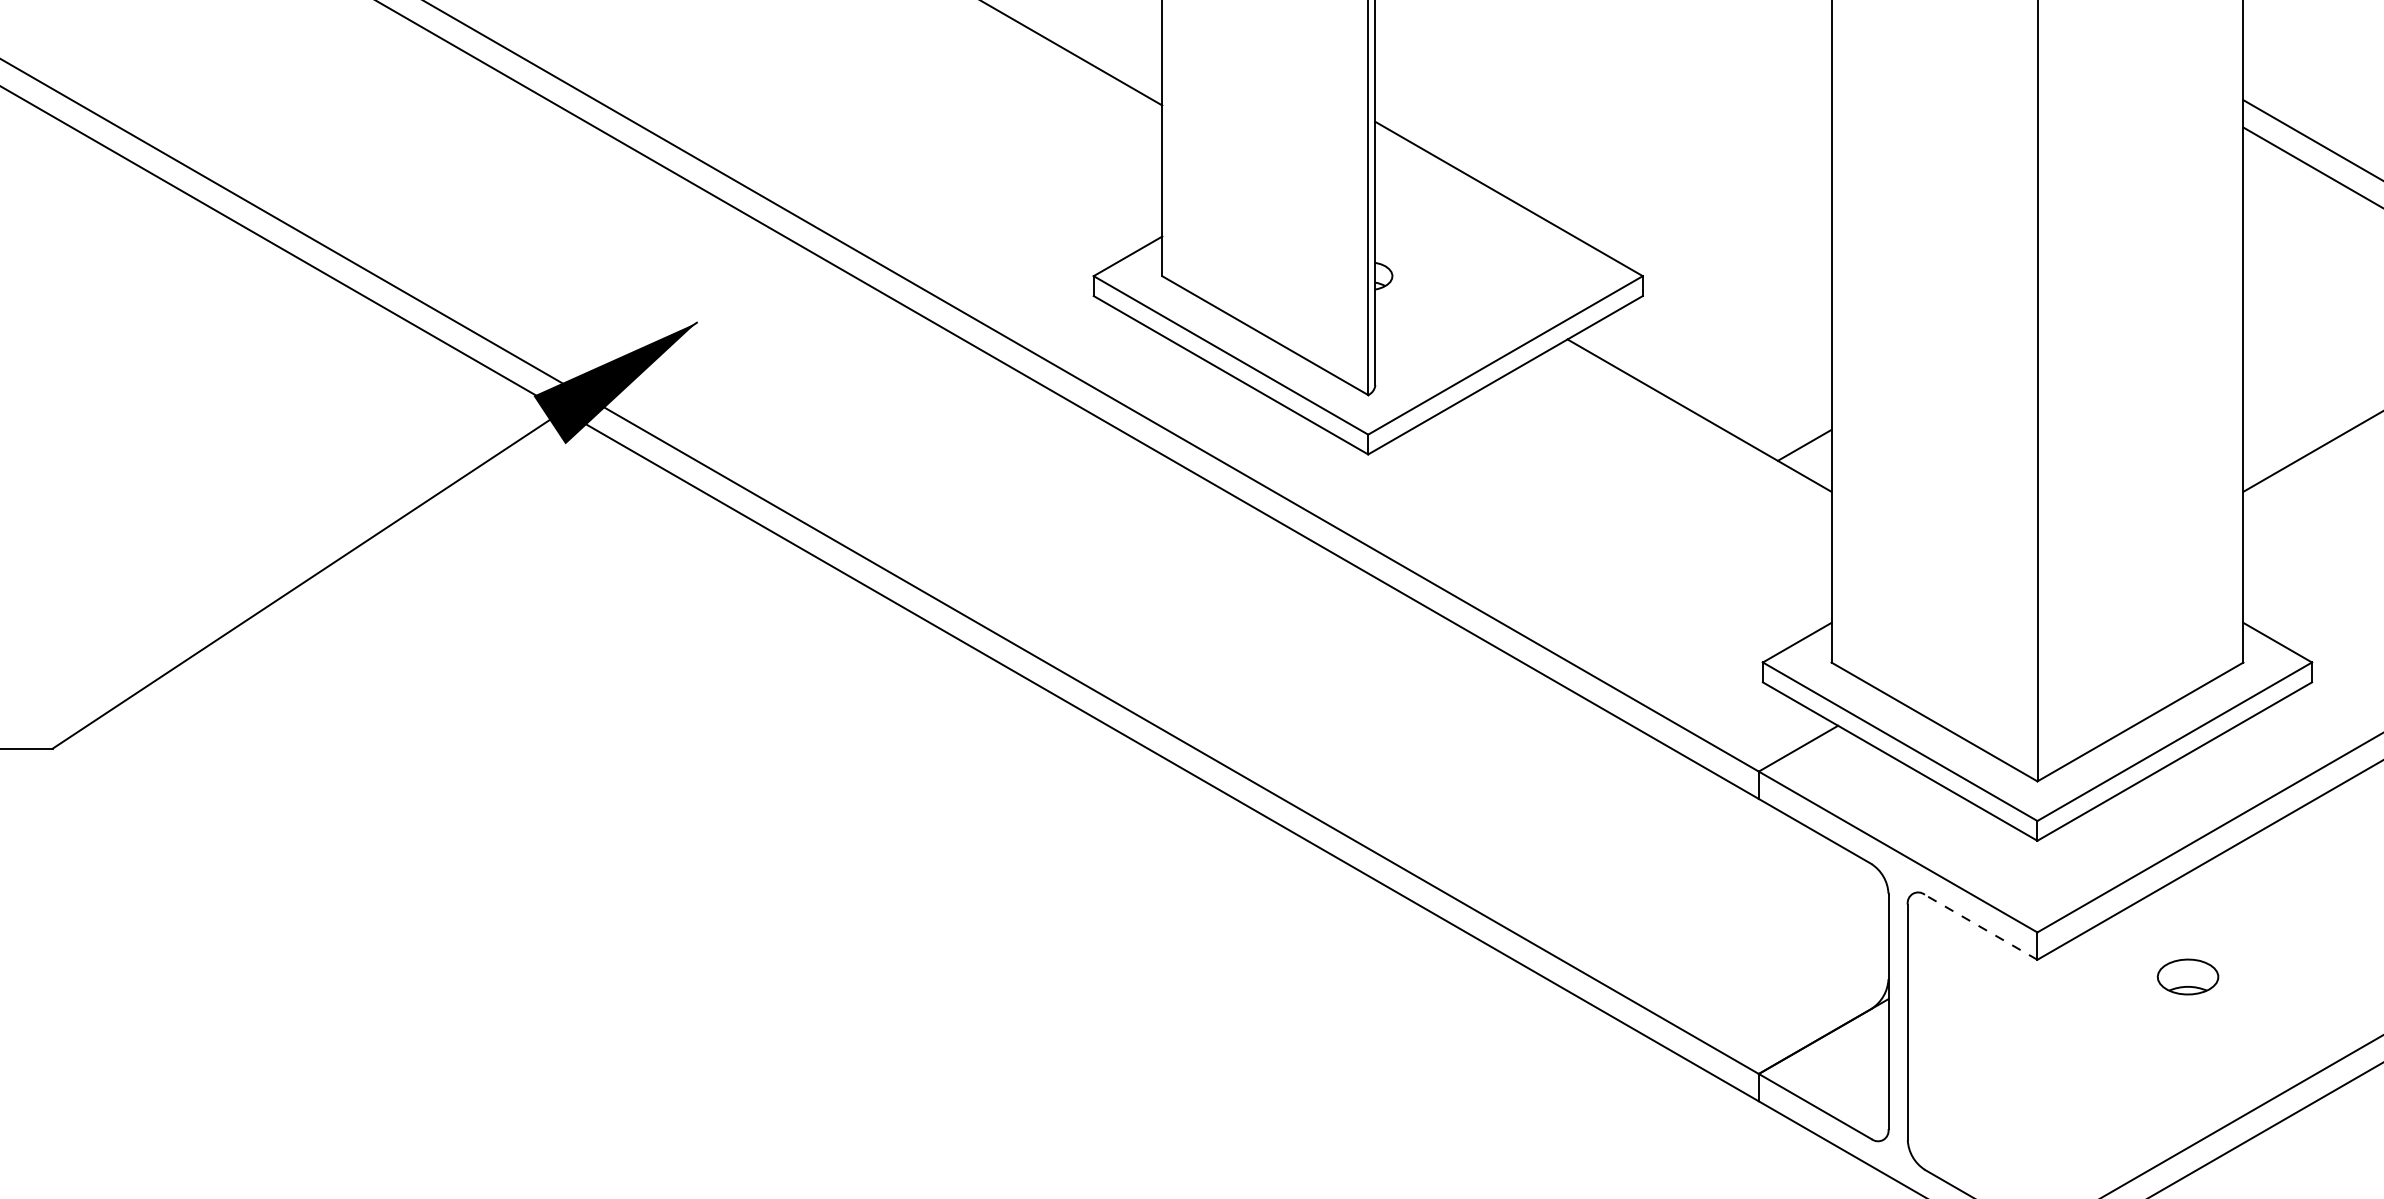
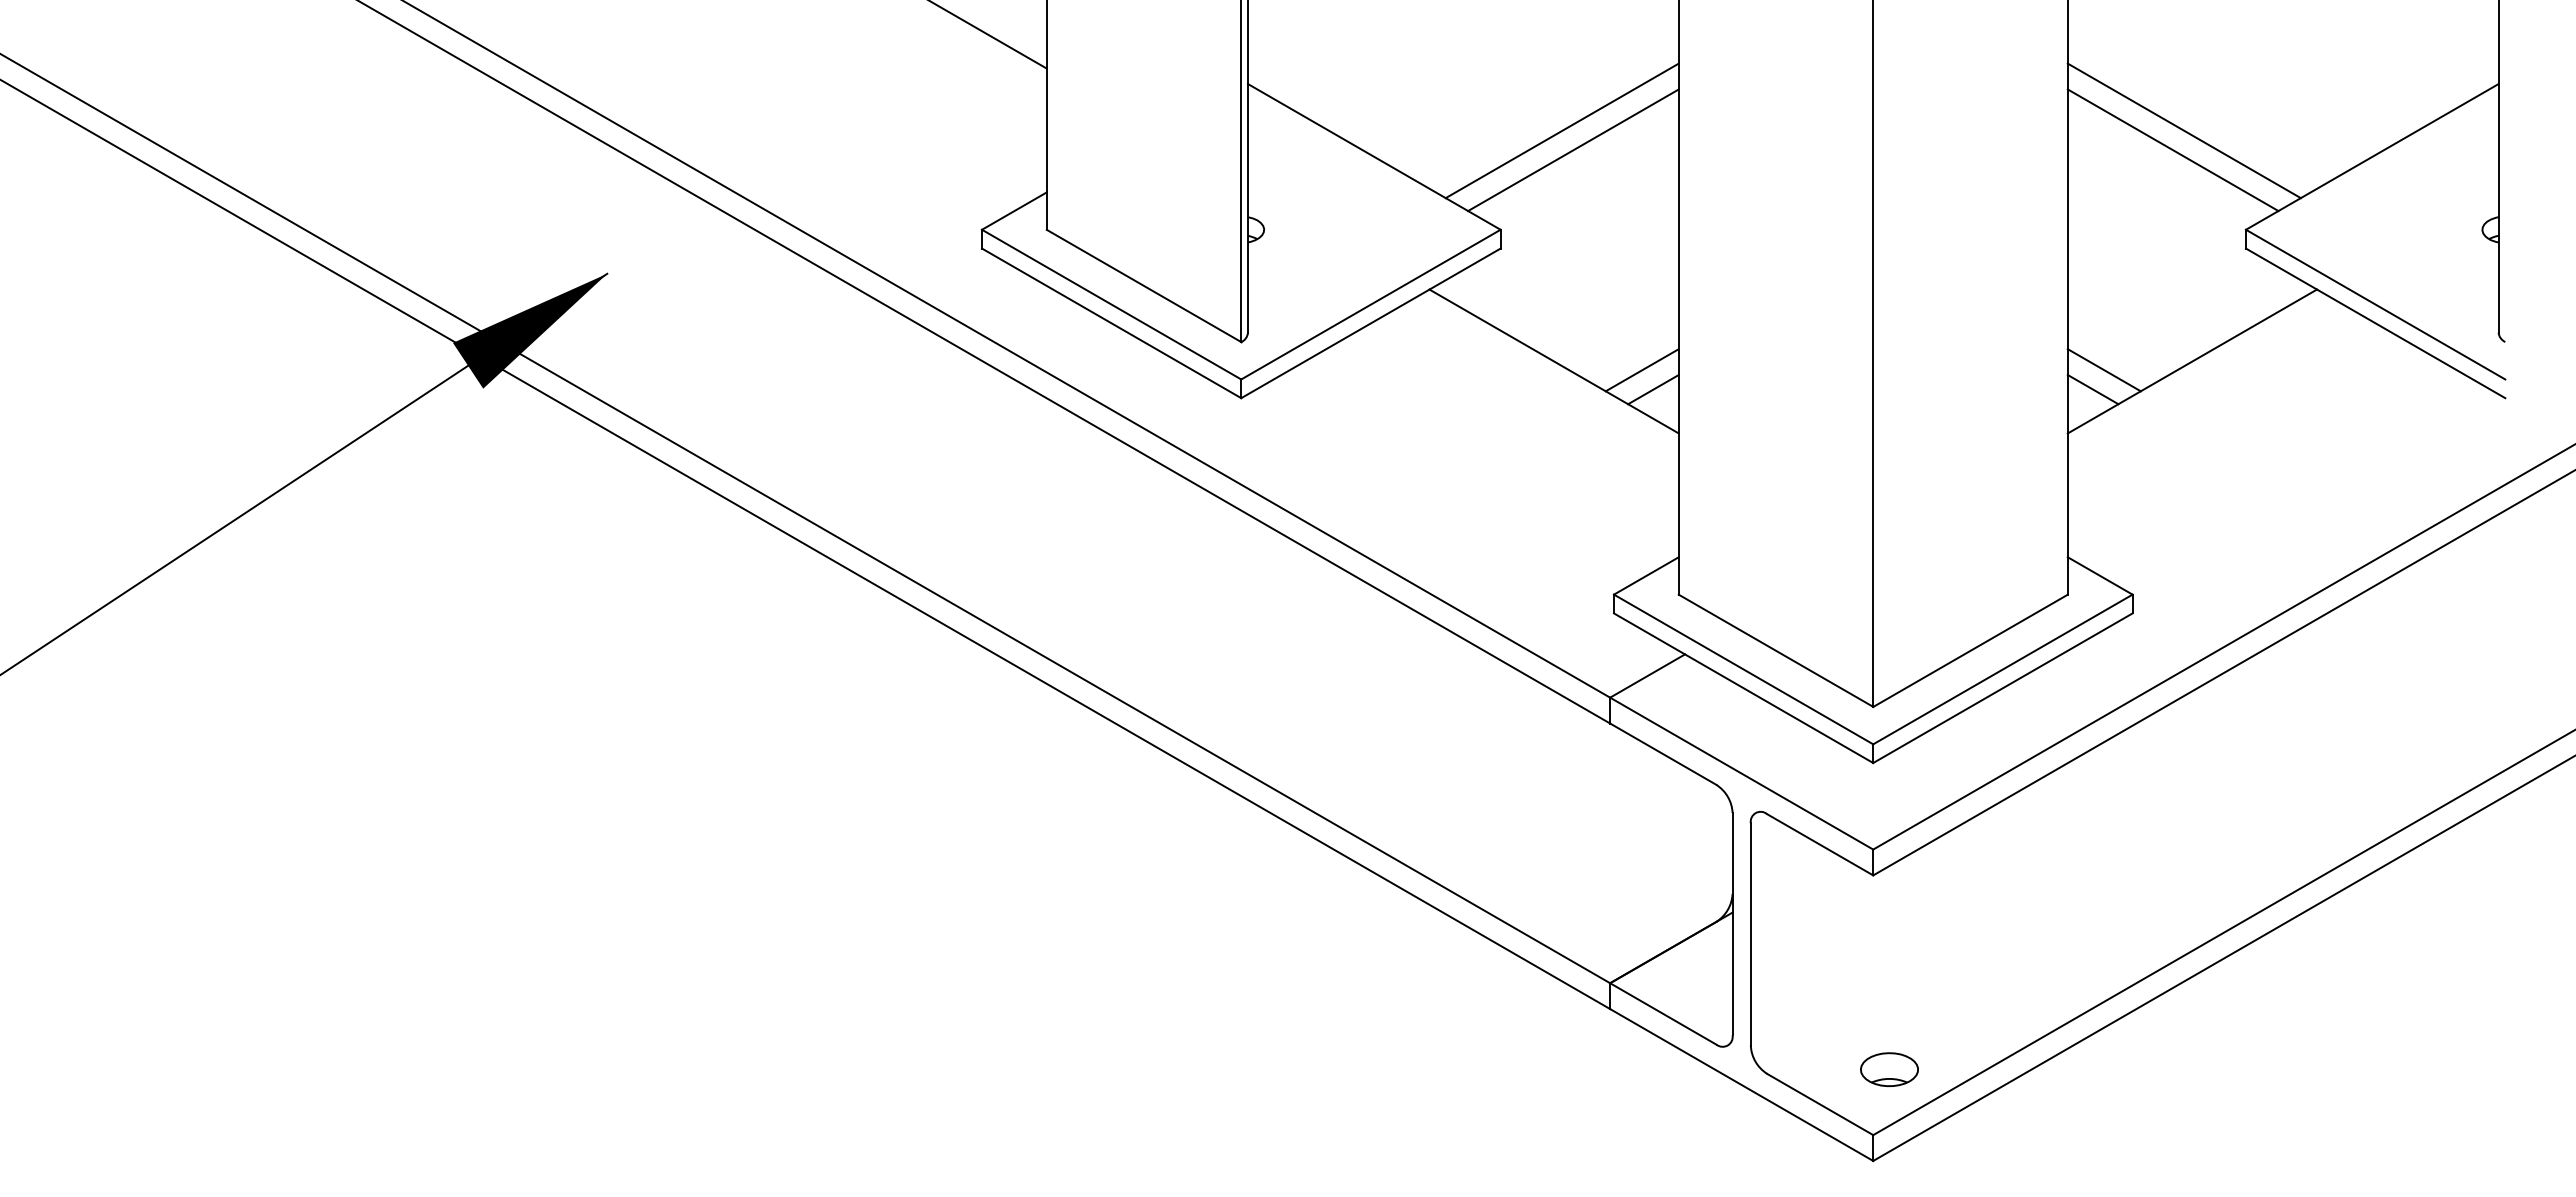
line: (1707, 171) -> (1561, 130), added
line: (1720, 192) -> (1573, 150), added
line: (1792, 425) -> (1641, 370), added
line: (2281, 425) -> (2103, 370), added
line: (2269, 445) -> (2092, 389), added
line: (1980, 927) -> (1819, 844), dashed -> solid
part: (2188, 976) -> (1889, 1069), moved

